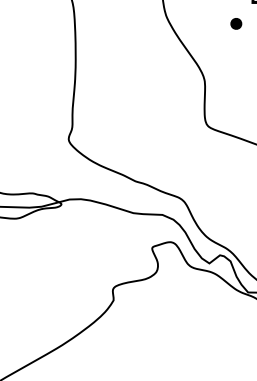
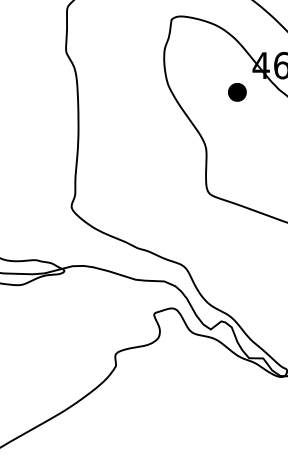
part: (236, 23) -> (237, 92), size x1.6

